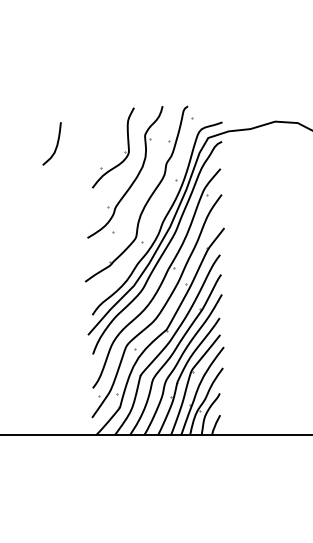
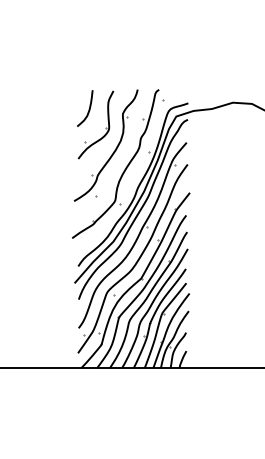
curve: (56, 145) -> (88, 109), moved

